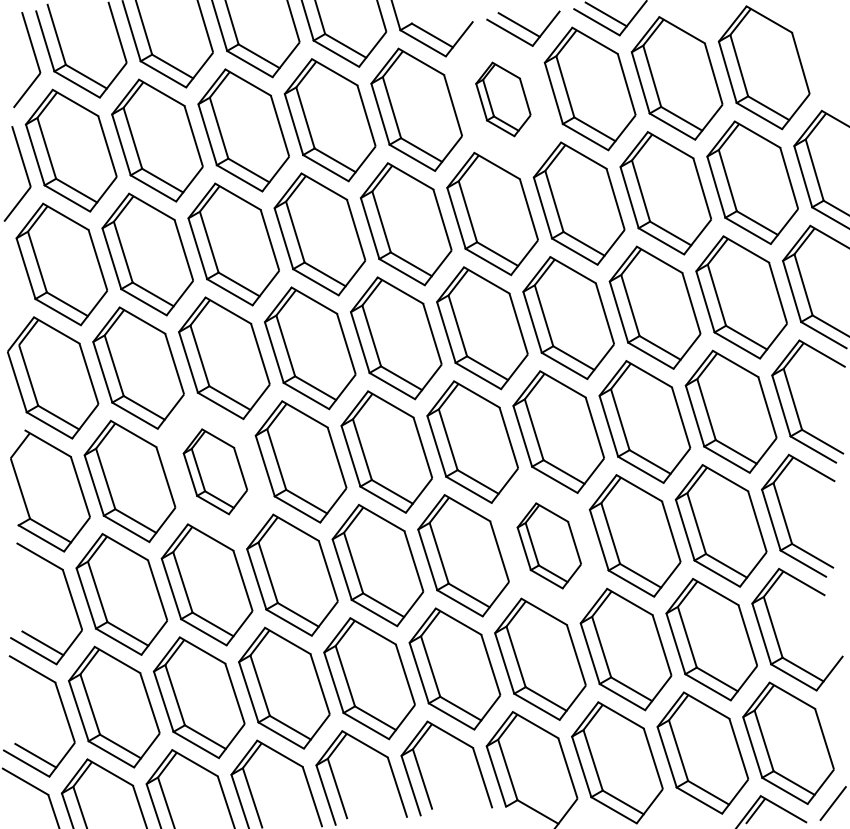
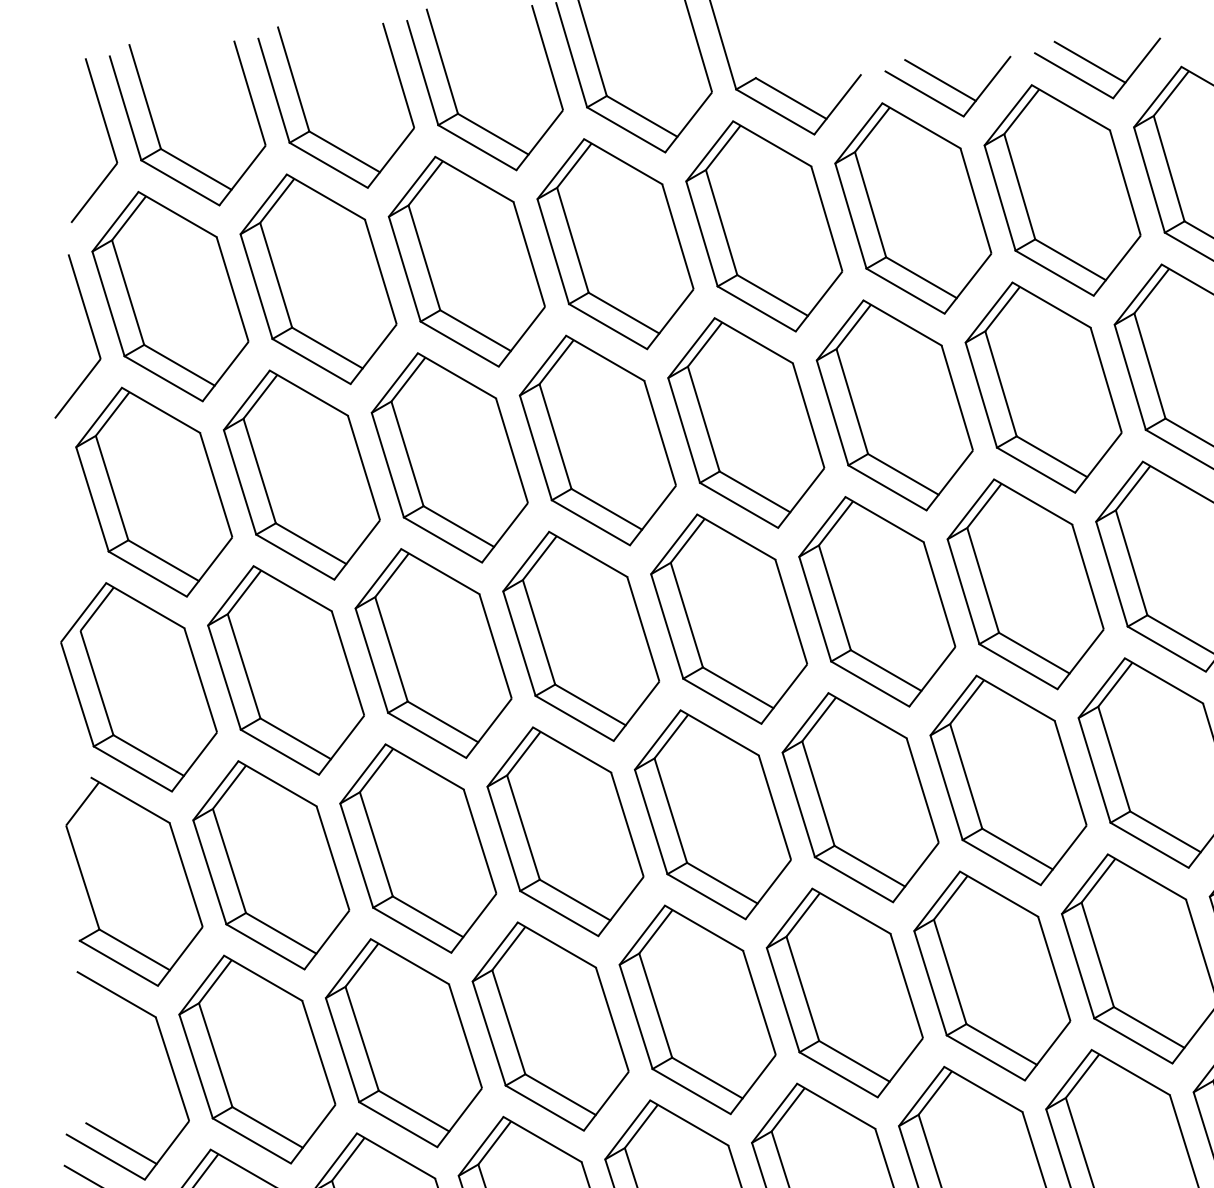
part: (503, 99) -> (913, 208), size x1.67
part: (215, 471) -> (418, 848), size x1.43
part: (549, 545) -> (992, 975), size x1.43

